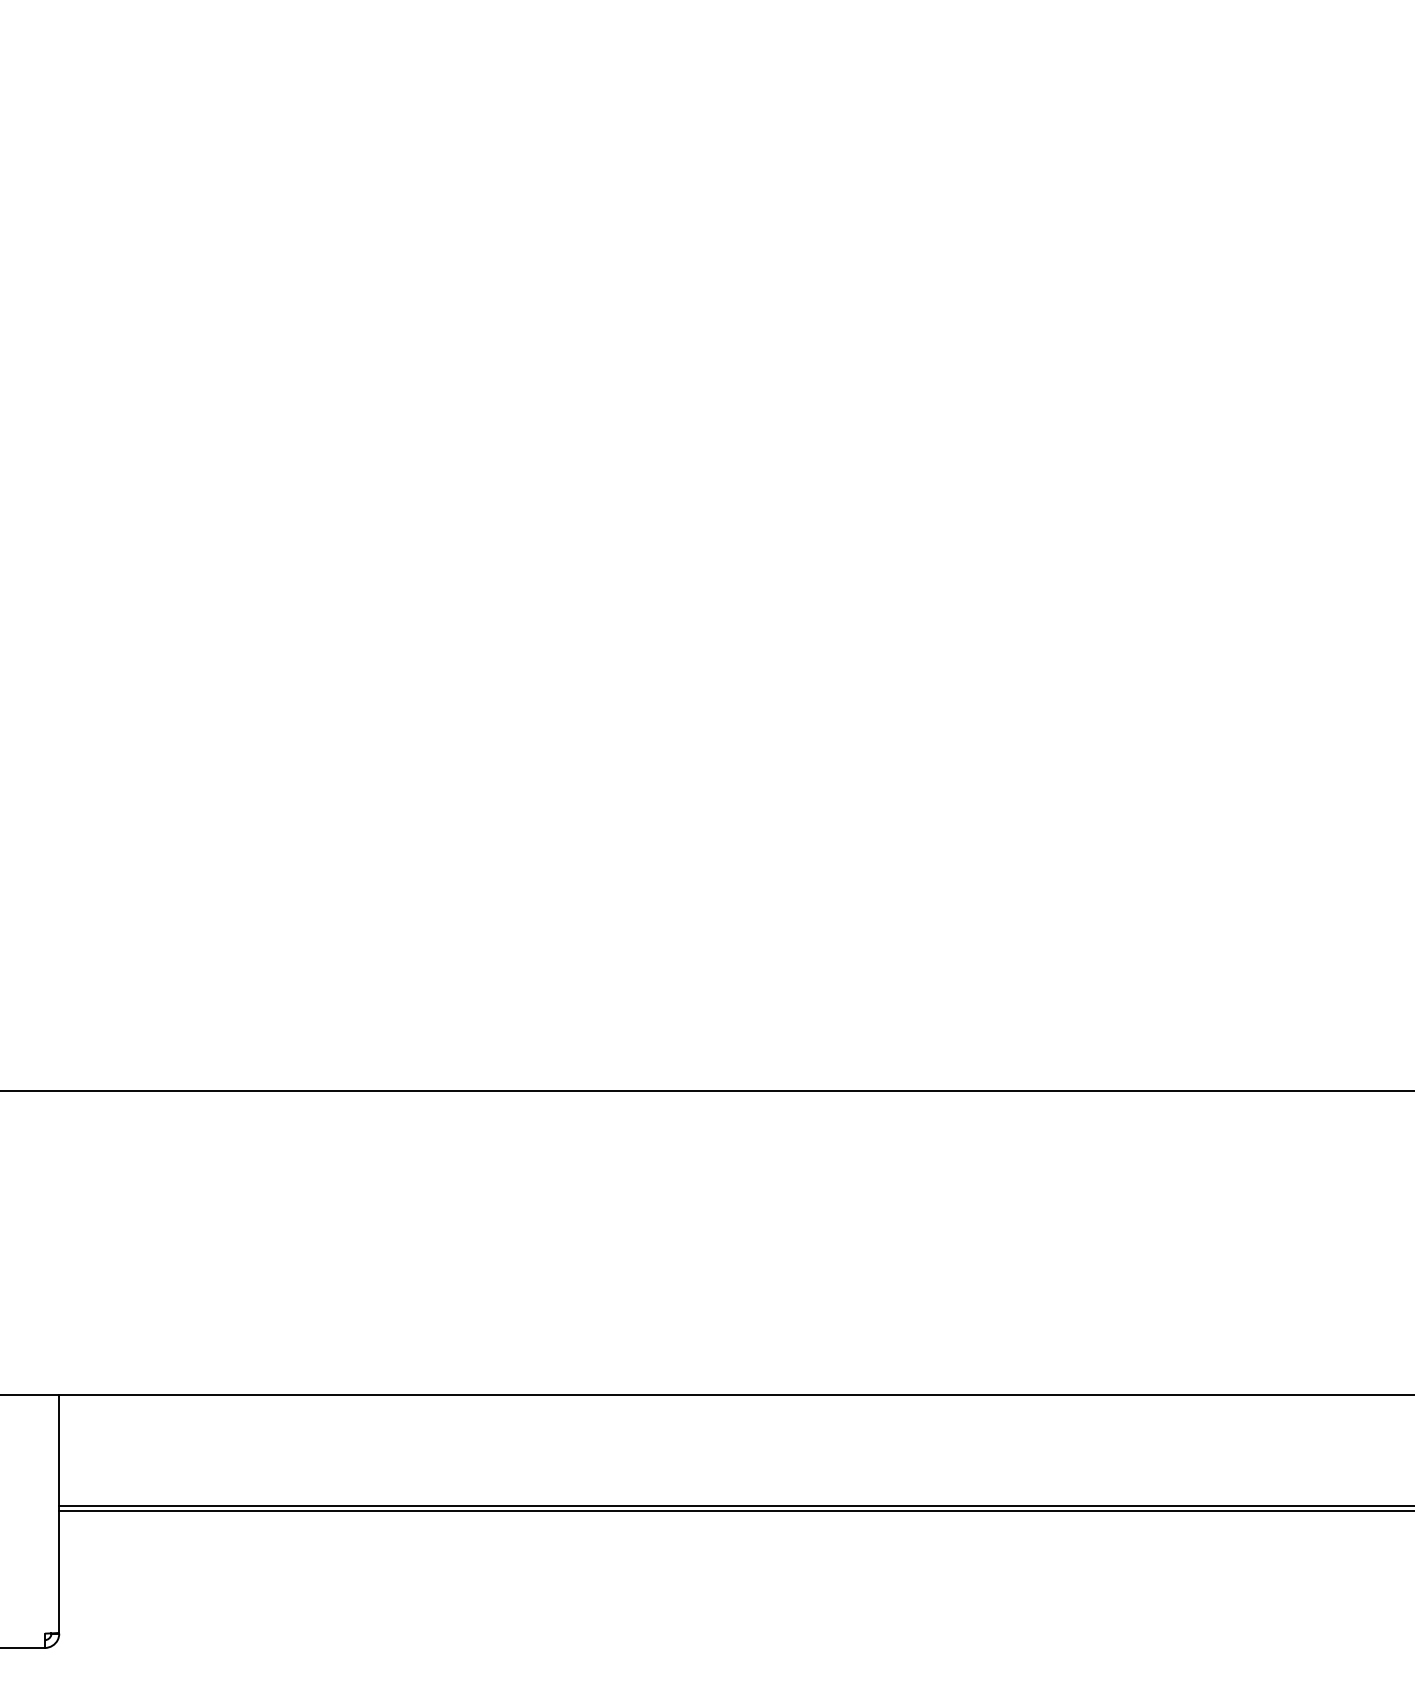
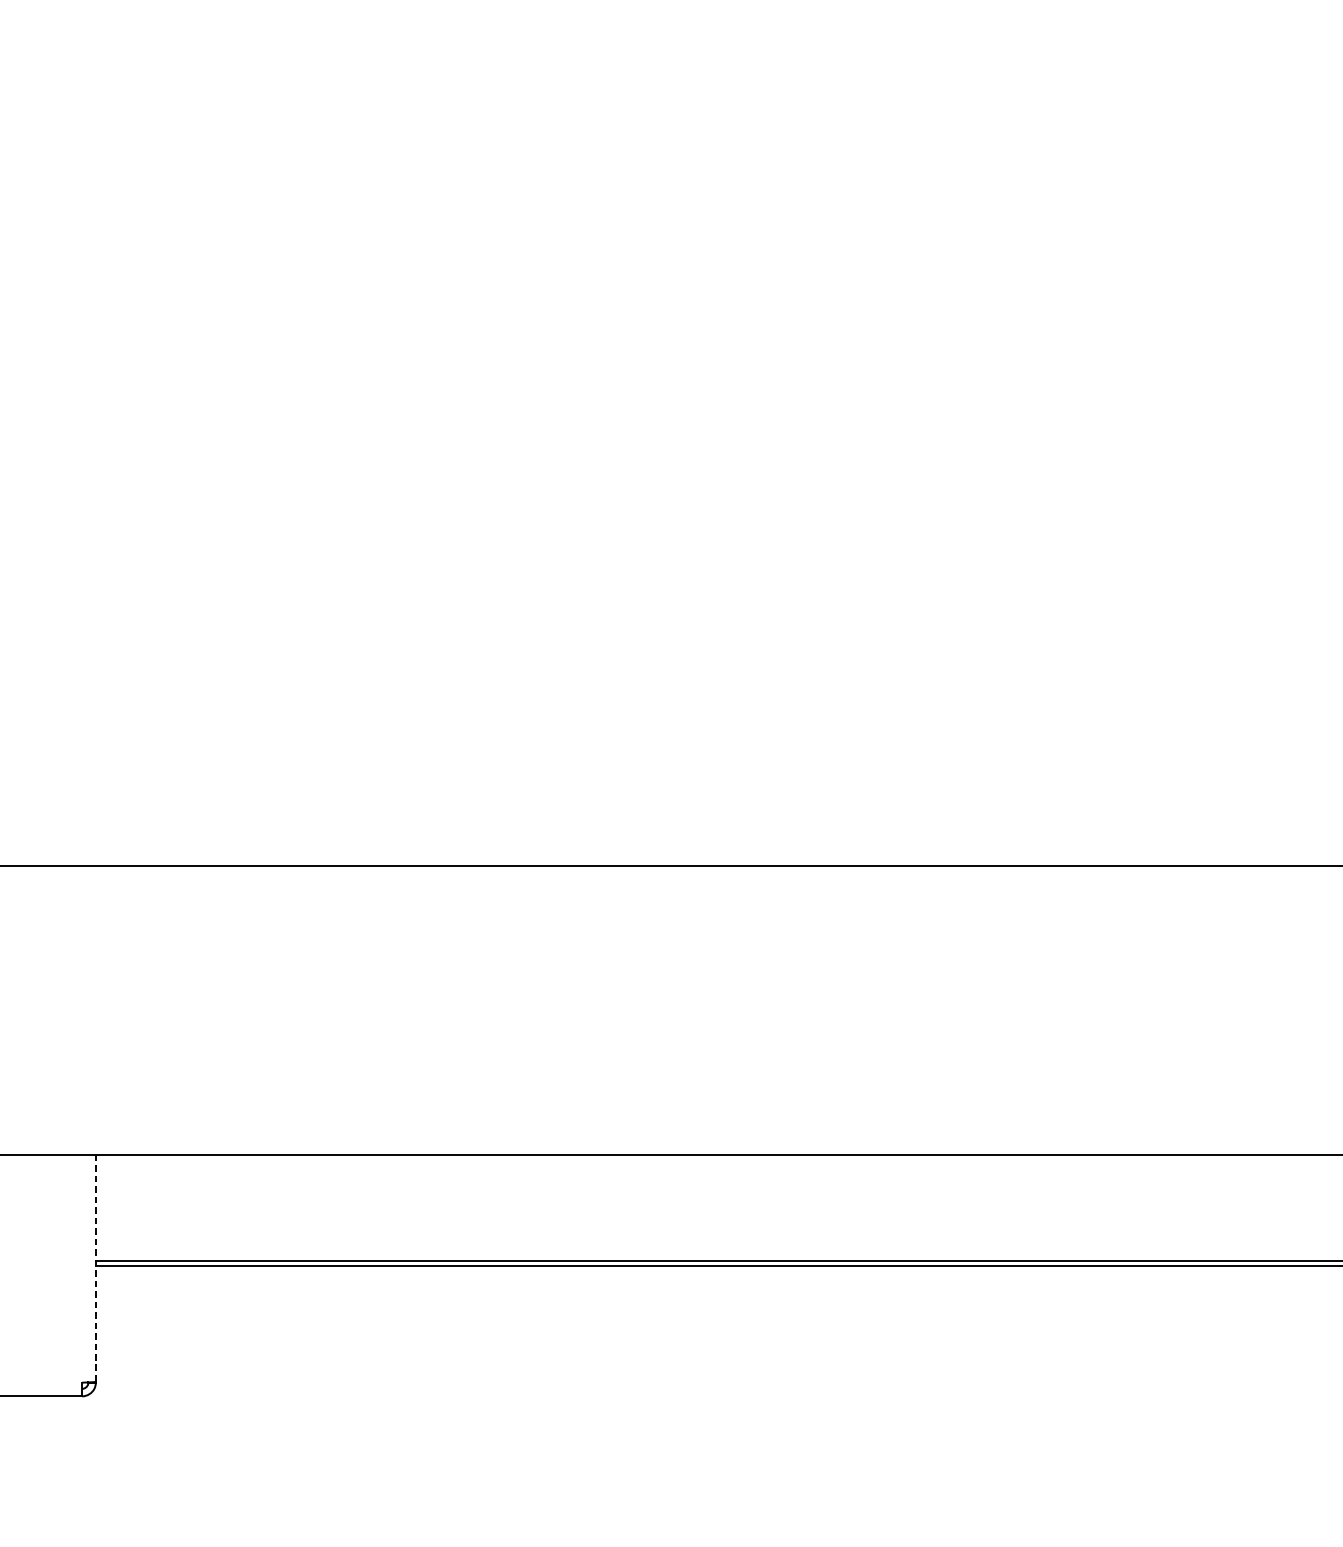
line: (59, 1514) -> (96, 1269), solid -> dashed

